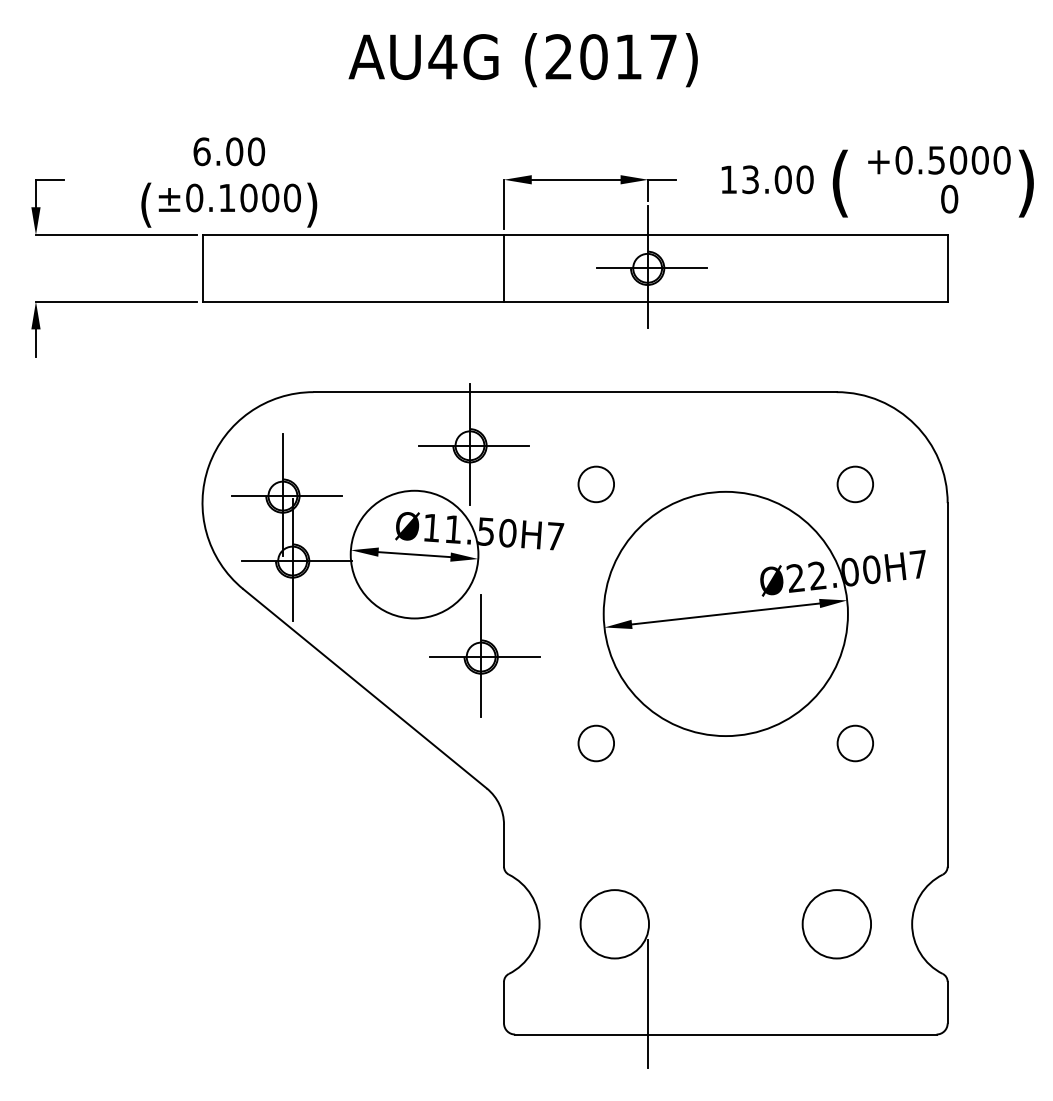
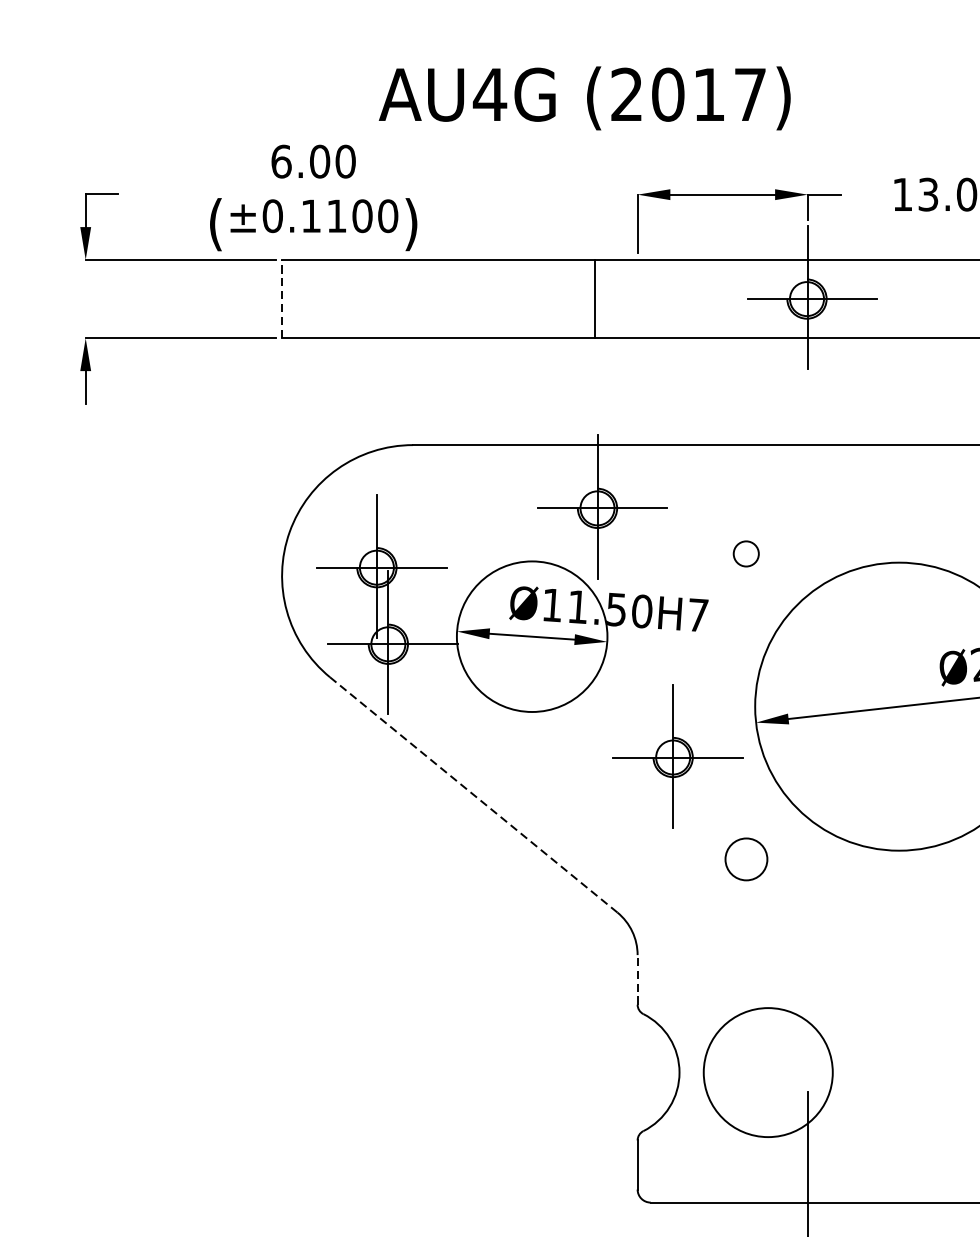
text: (522, 60) -> (583, 98), moved
text: (248, 197) -> (336, 215), ±0.1000 -> ±0.1100
line: (202, 267) -> (282, 298), solid -> dashed
line: (504, 268) -> (595, 299), moved
circle: (595, 484) -> (745, 554), size x0.6
part: (484, 655) -> (677, 755), moved
line: (364, 688) -> (473, 794), solid -> dashed
line: (504, 845) -> (638, 979), solid -> dashed
circle: (614, 924) -> (767, 1072), size x1.6

